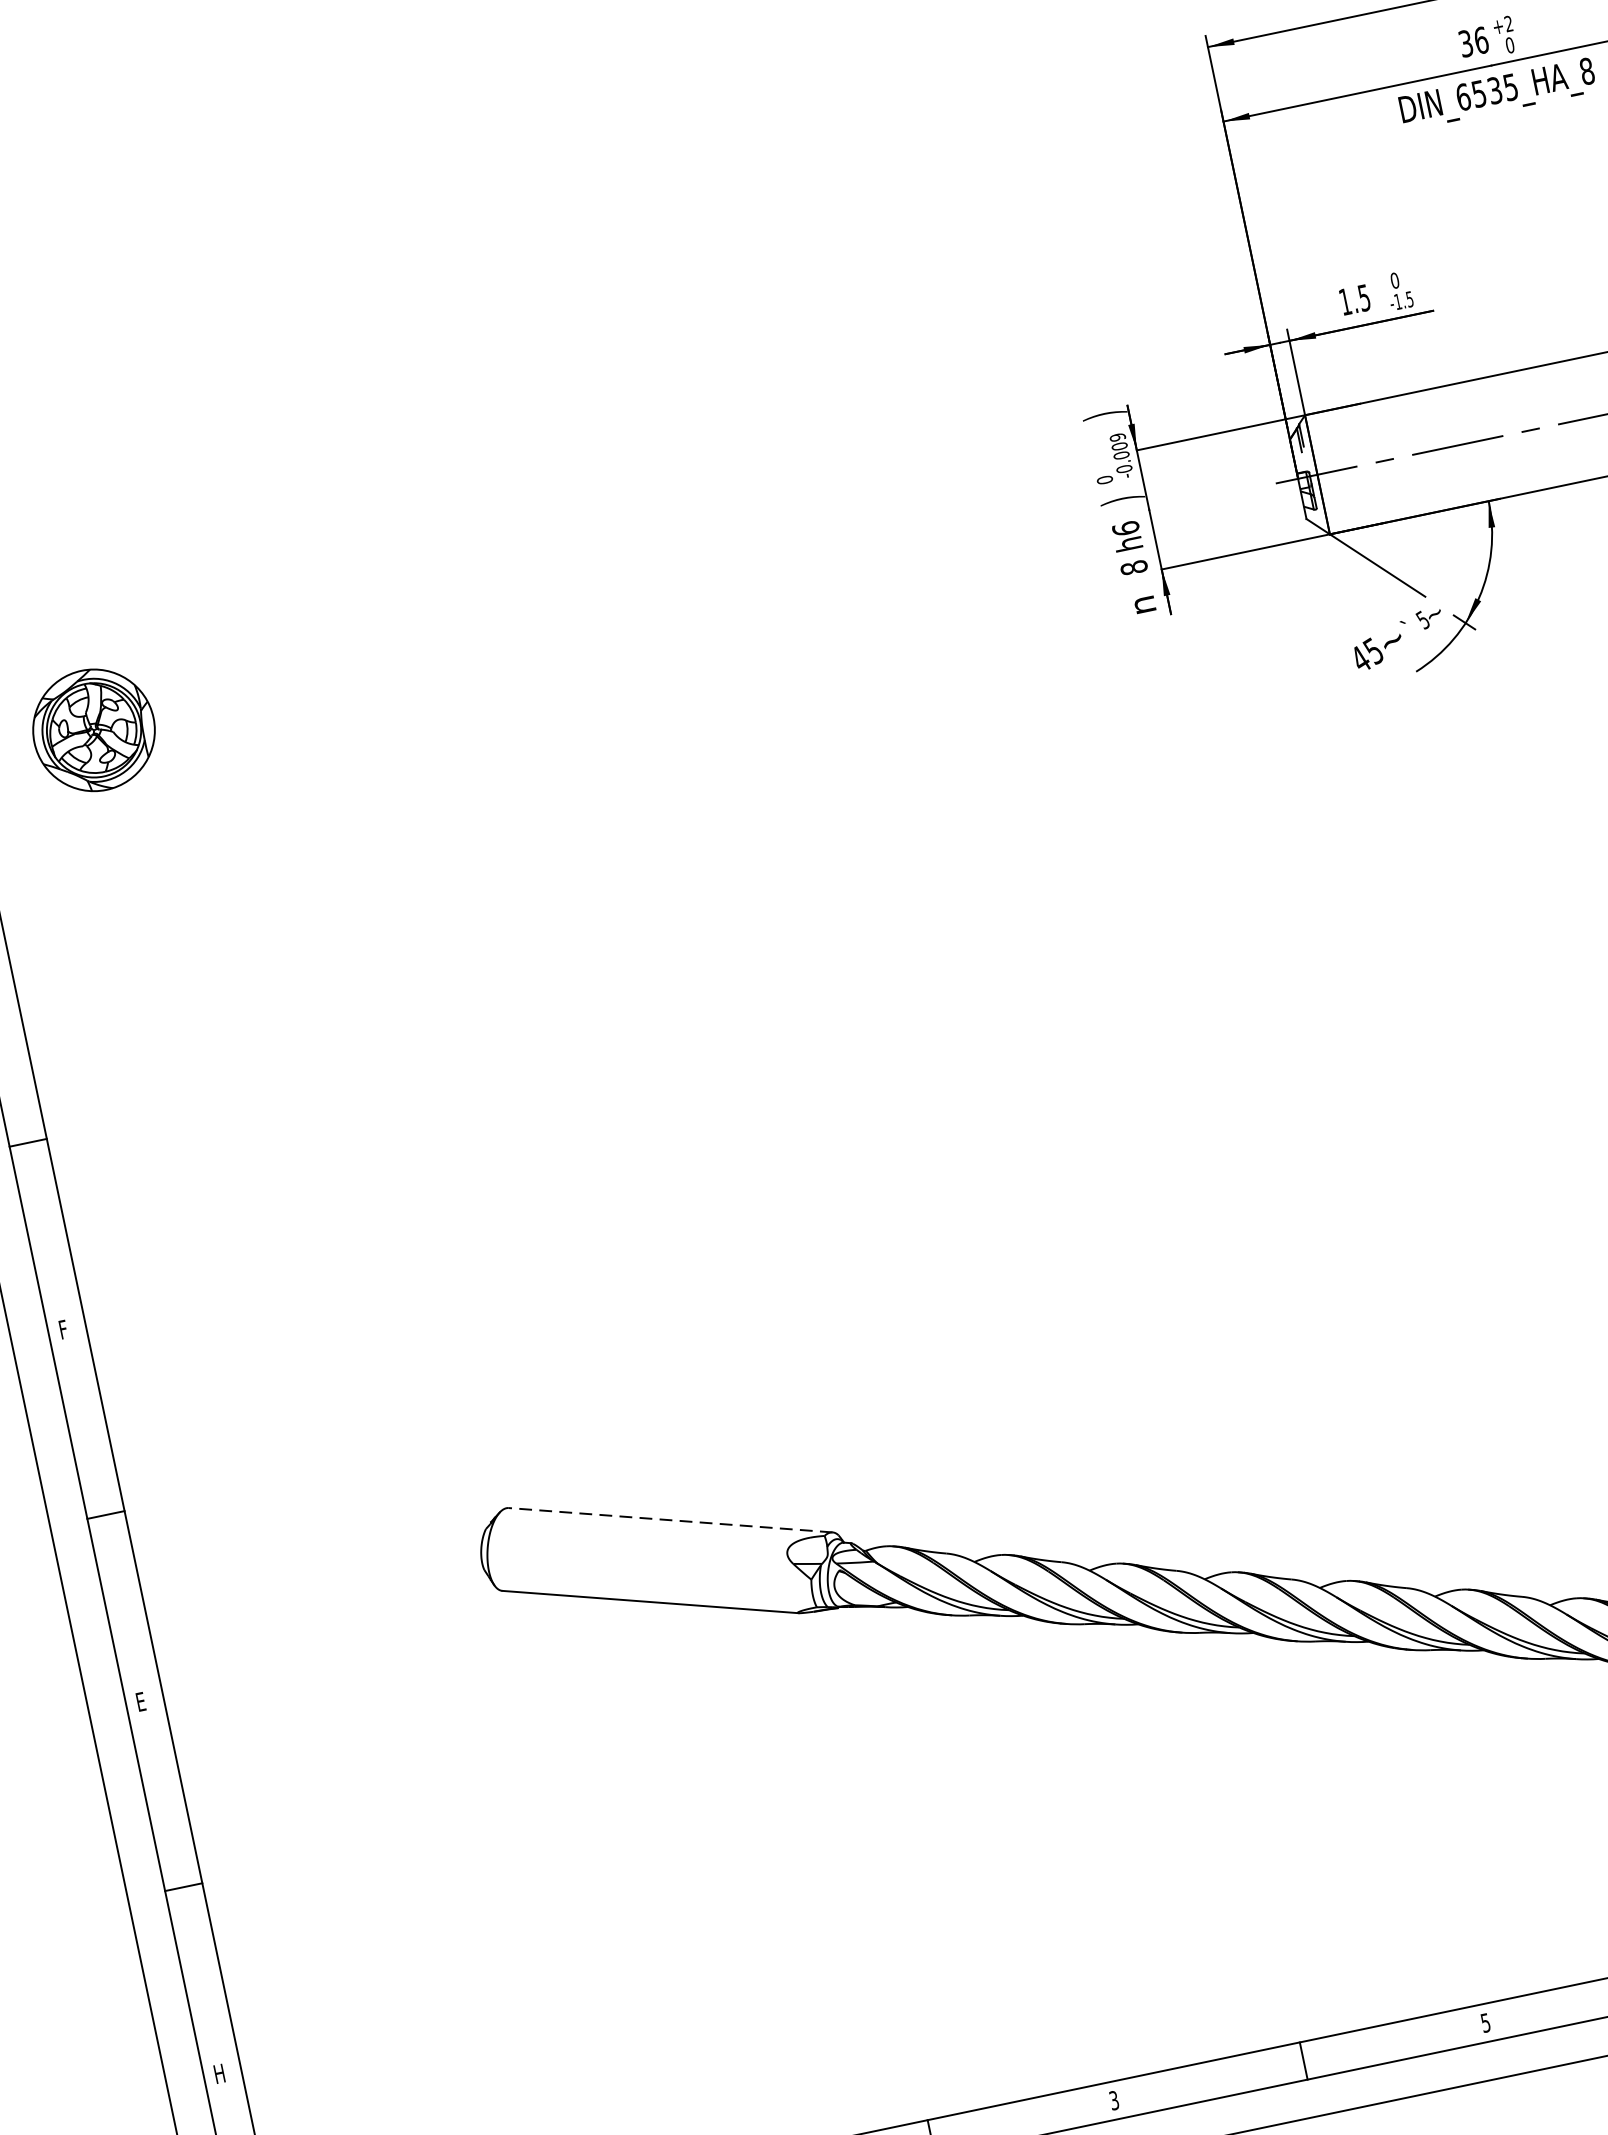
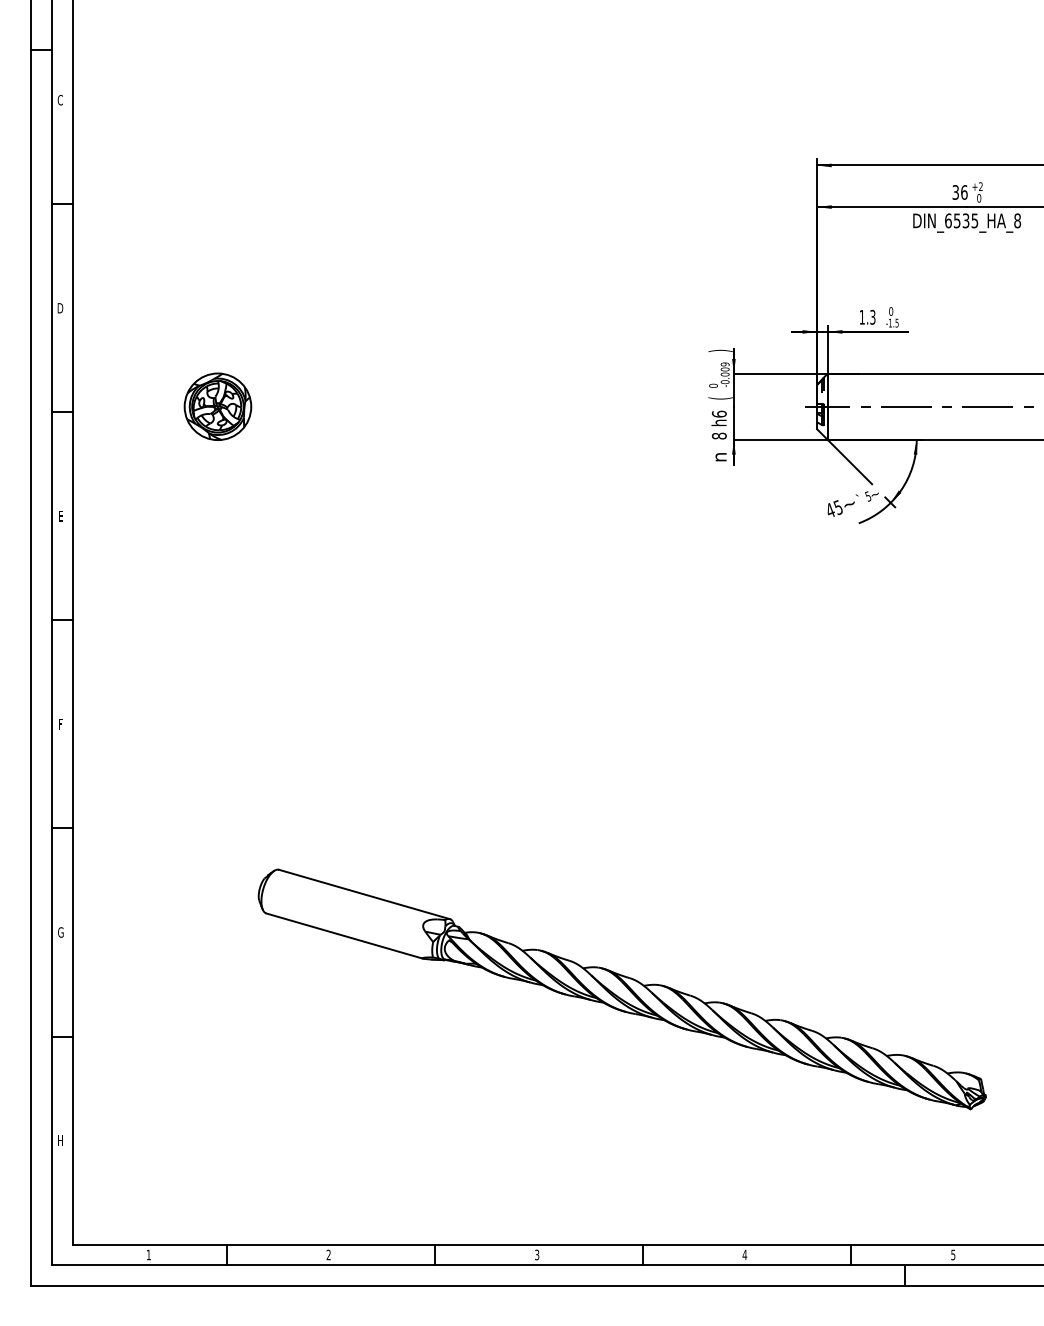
text: (1363, 296) -> (872, 316), 1.5 -> 1.3
text: (1122, 500) -> (720, 398), ) -> (
part: (93, 729) -> (217, 406), moved
line: (670, 1520) -> (364, 894), dashed -> solid
text: (141, 1701) -> (60, 932), E -> G
text: (1484, 2022) -> (744, 1254), 5 -> 4

